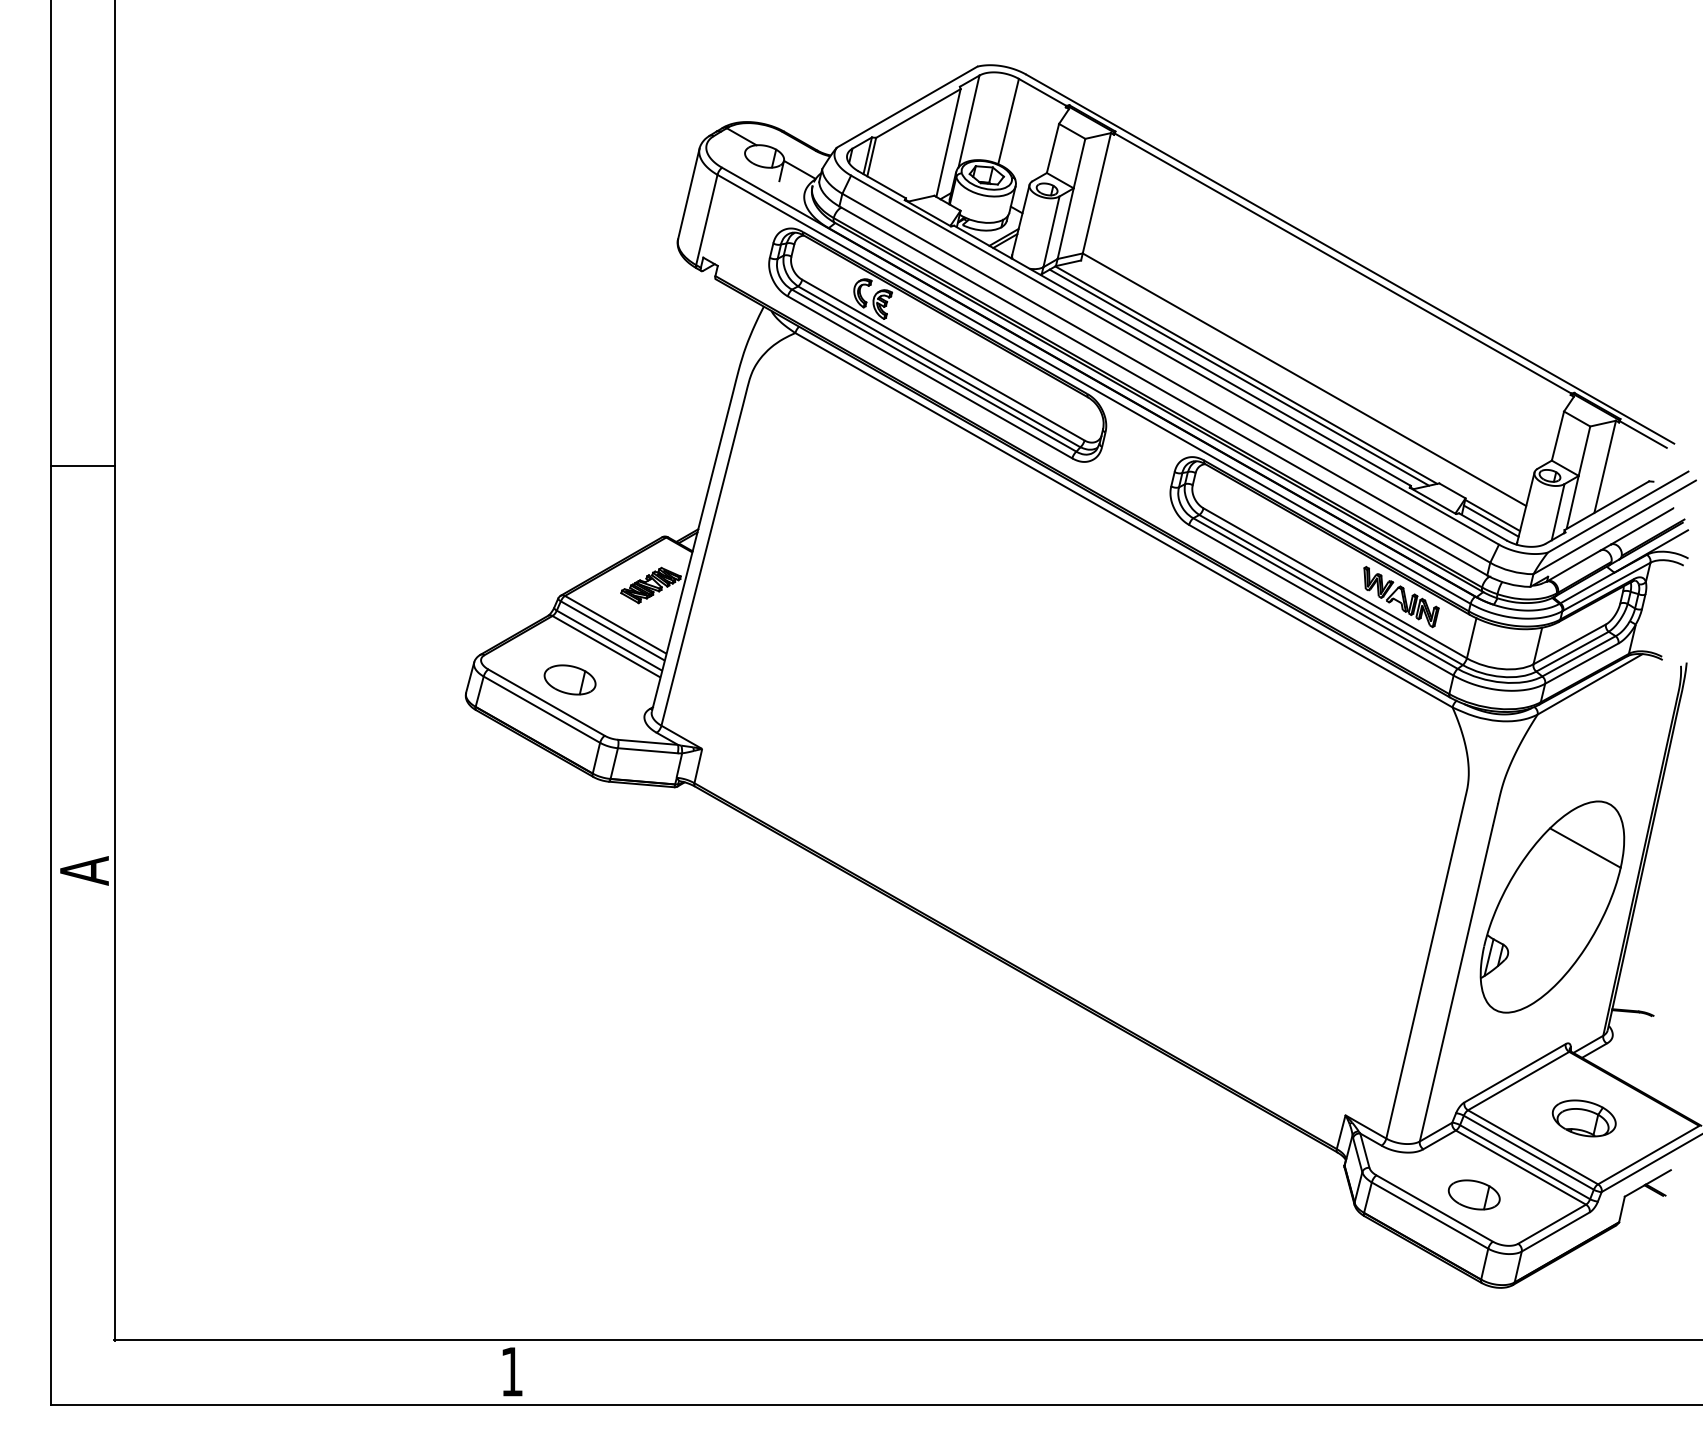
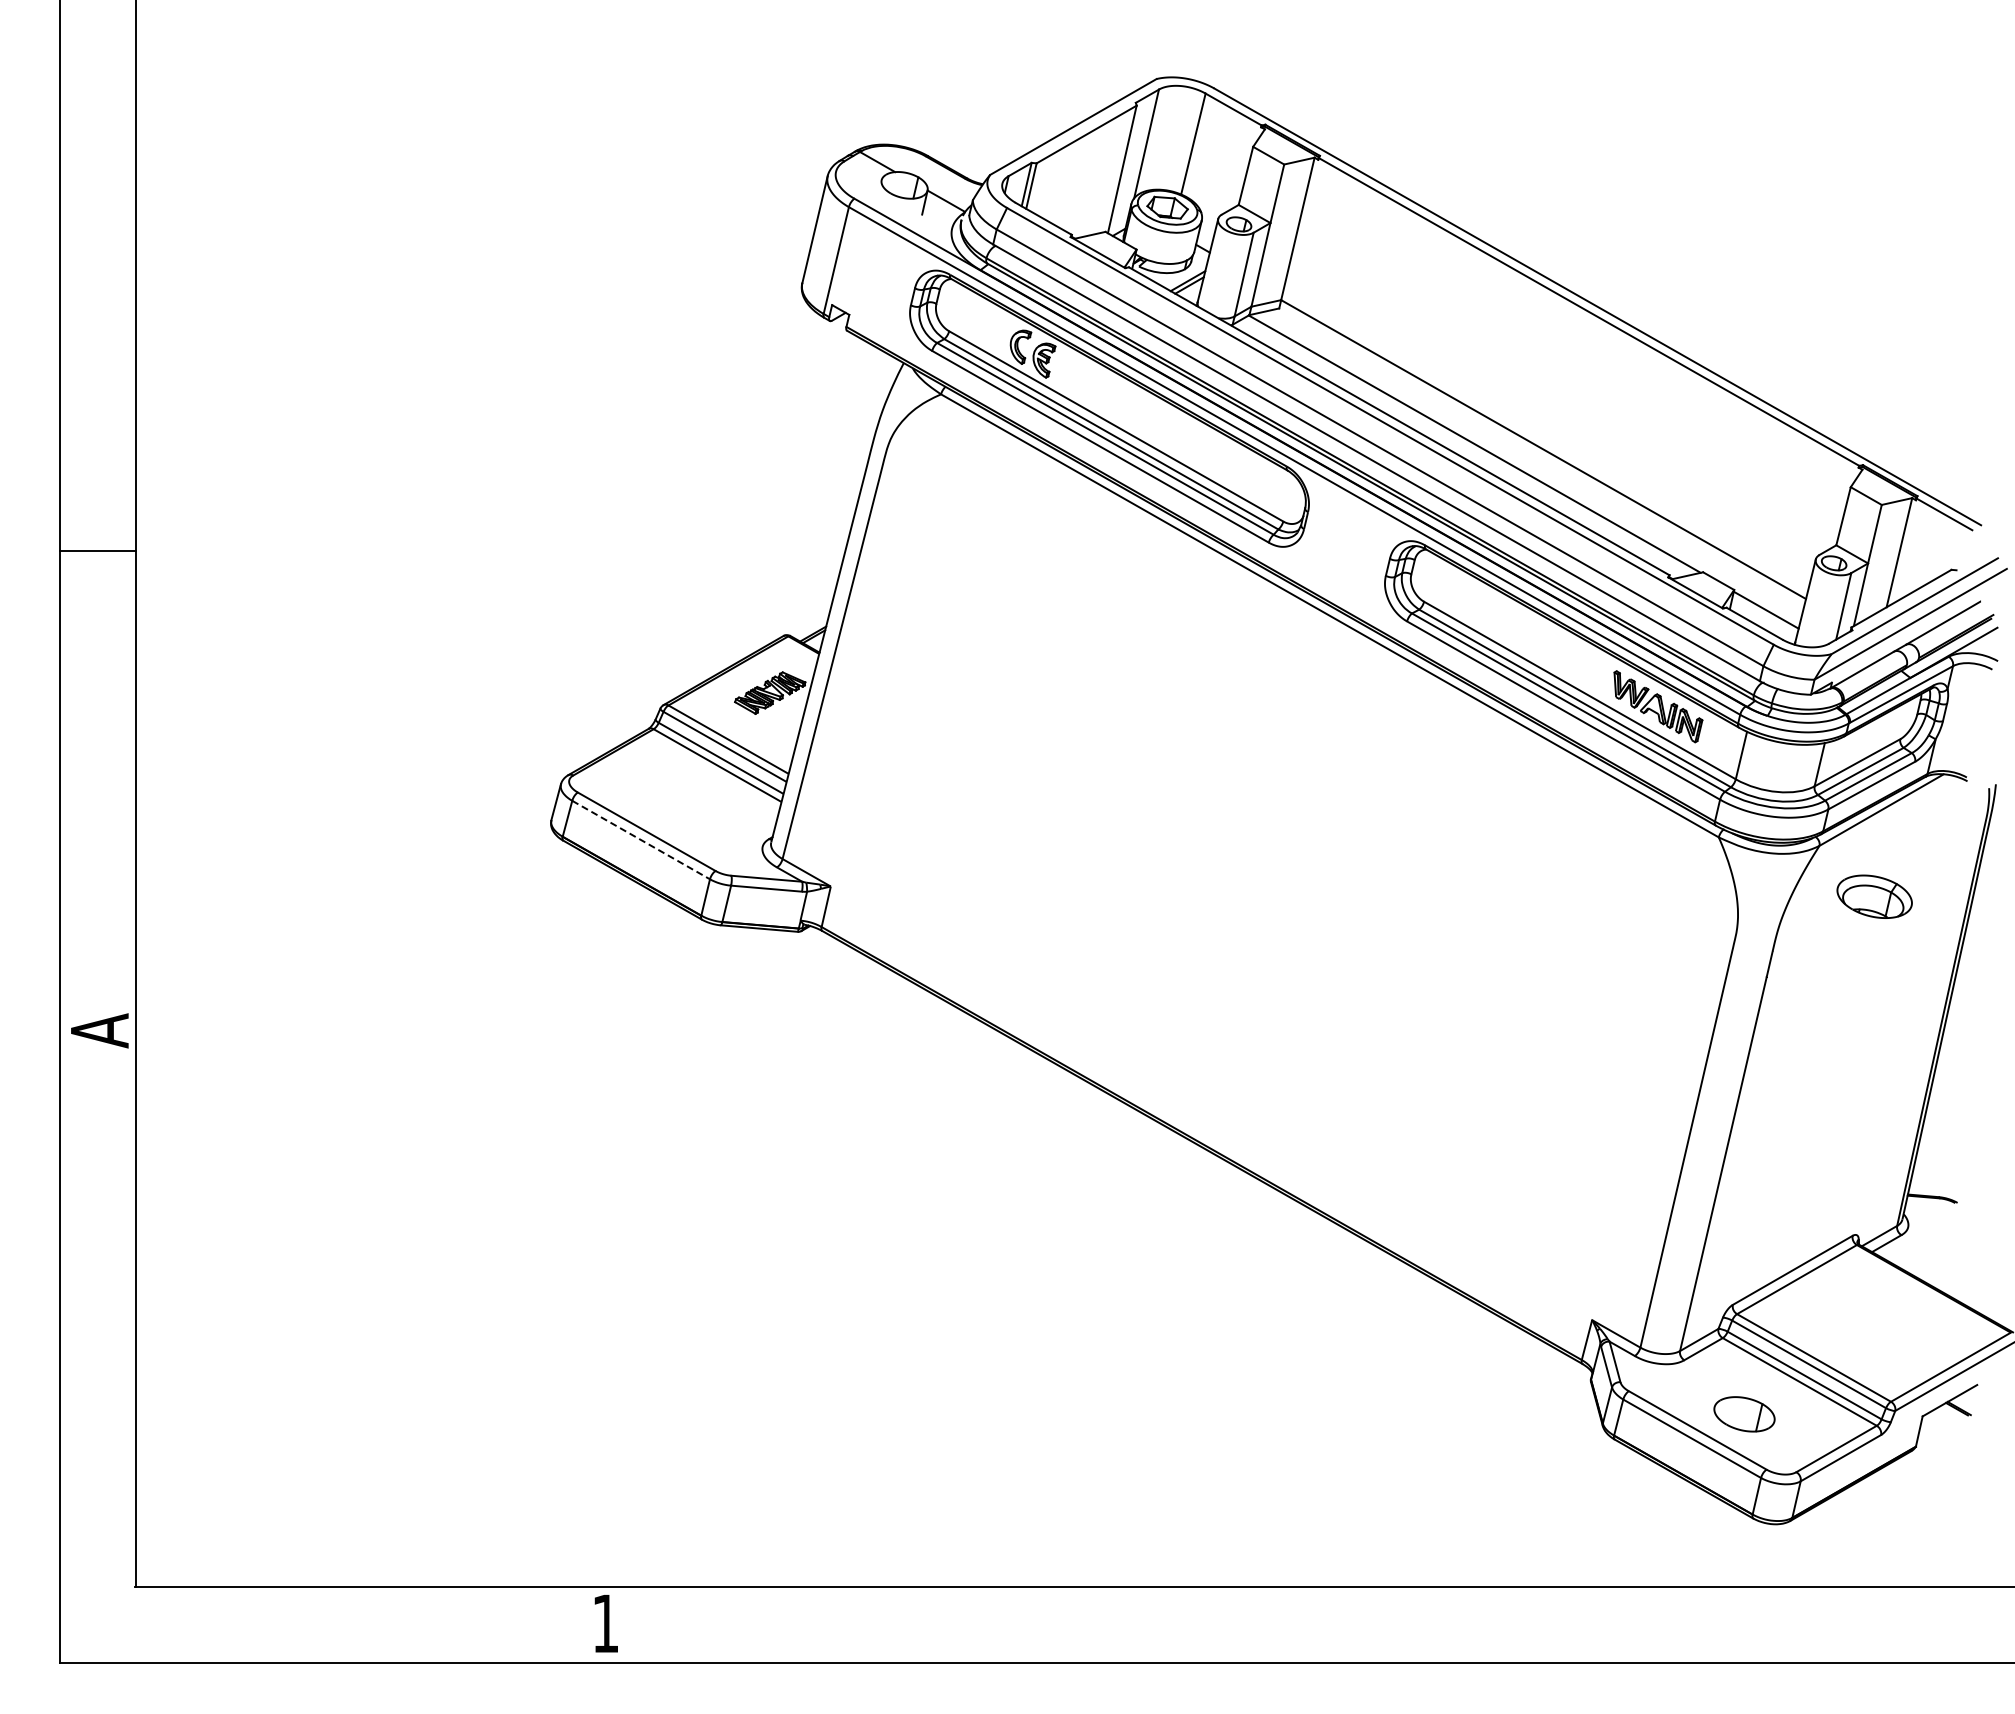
line: (1239, 377) -> (1466, 446), removed
line: (1491, 520) -> (1764, 616), removed
part: (570, 679) -> (674, 804), removed
line: (542, 710) -> (641, 840), solid -> dashed
part: (1552, 906) -> (1836, 1073), removed
part: (1584, 1118) -> (1874, 896), moved

